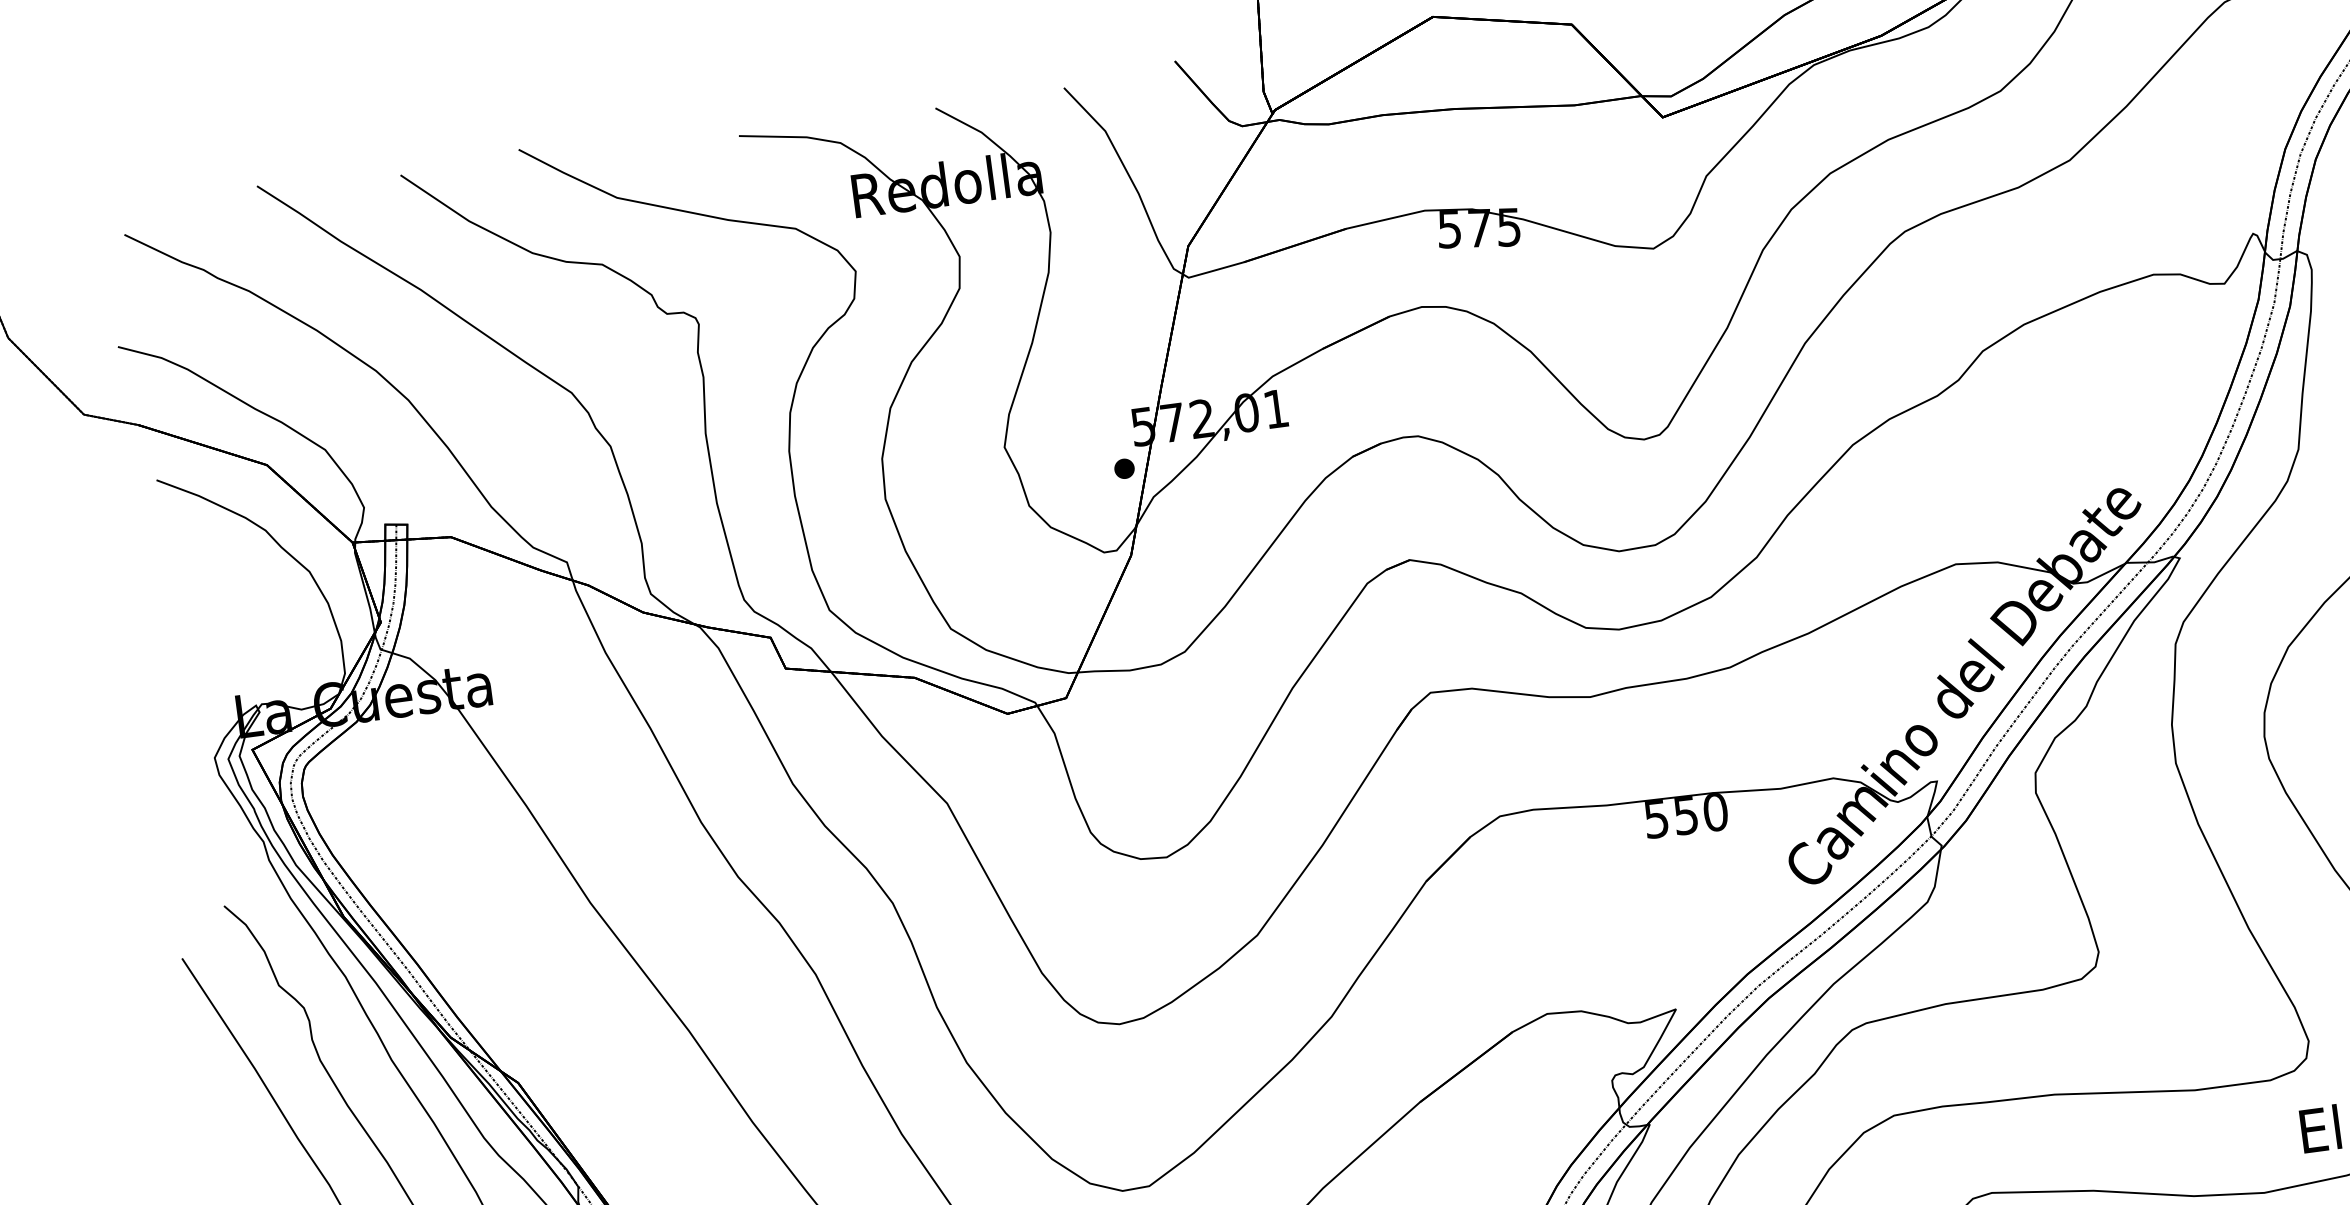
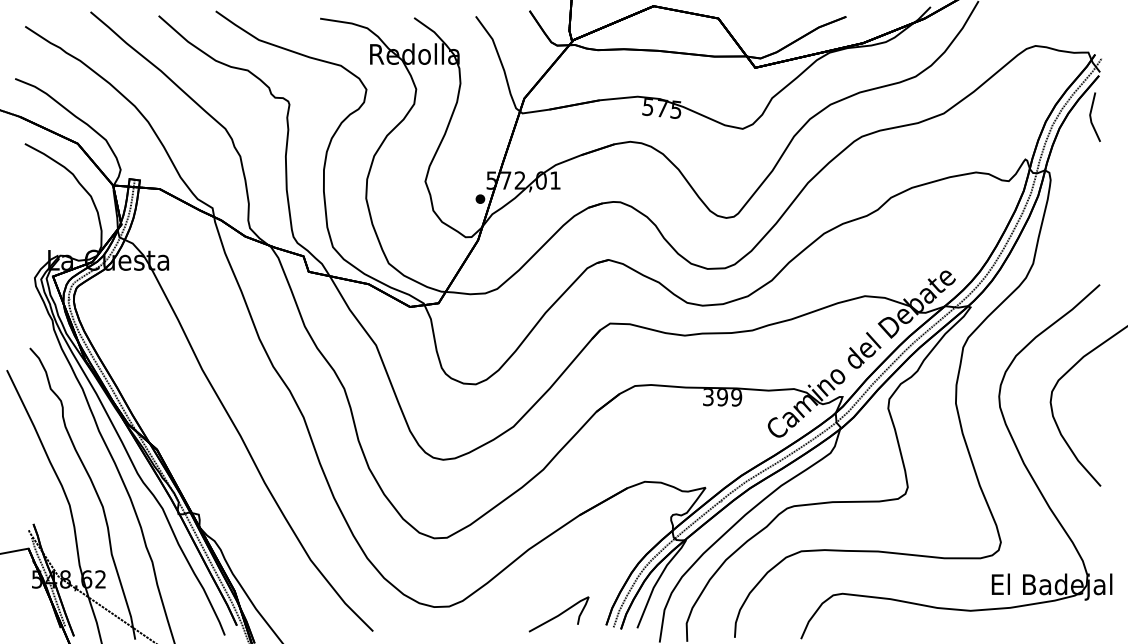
text: (1686, 815) -> (722, 397), 550 -> 399

